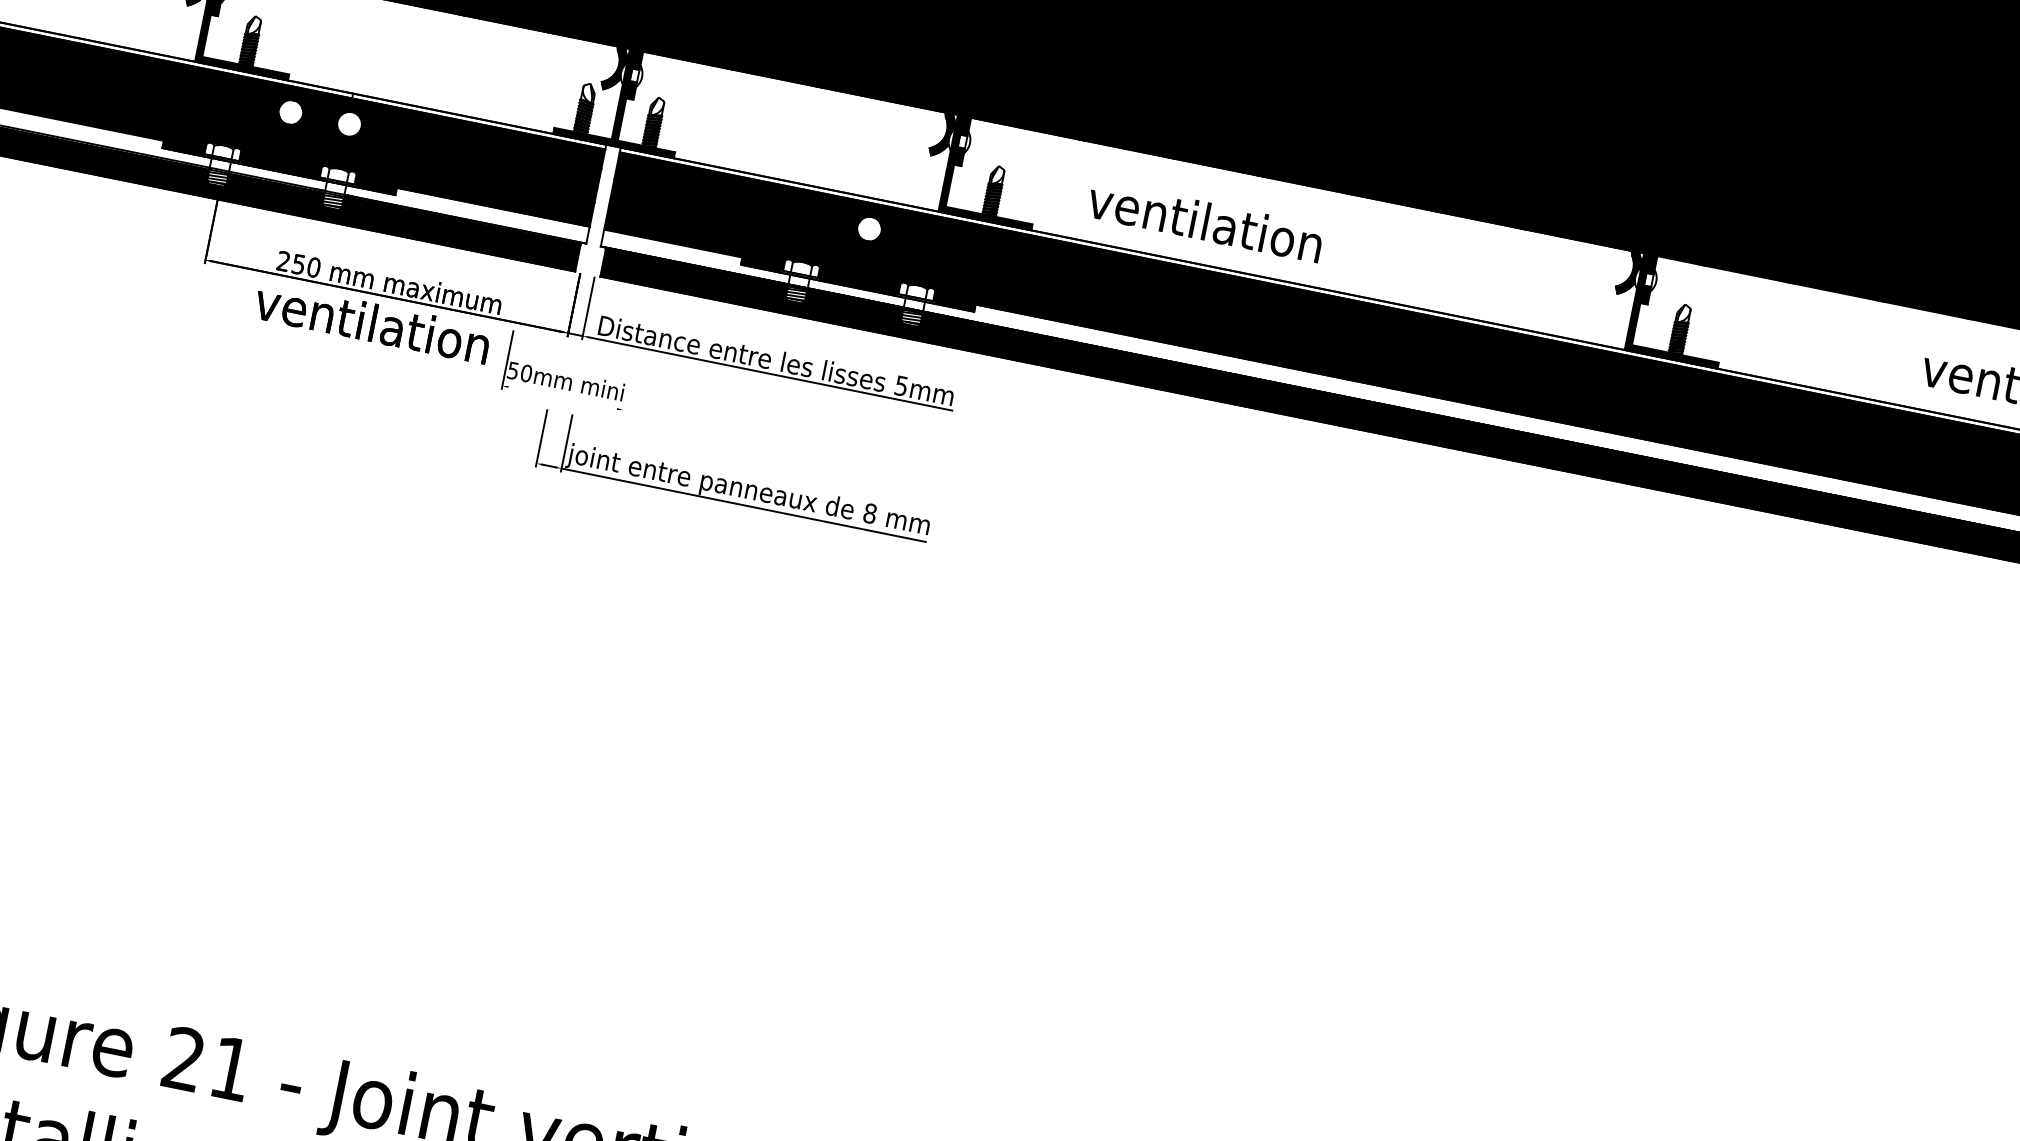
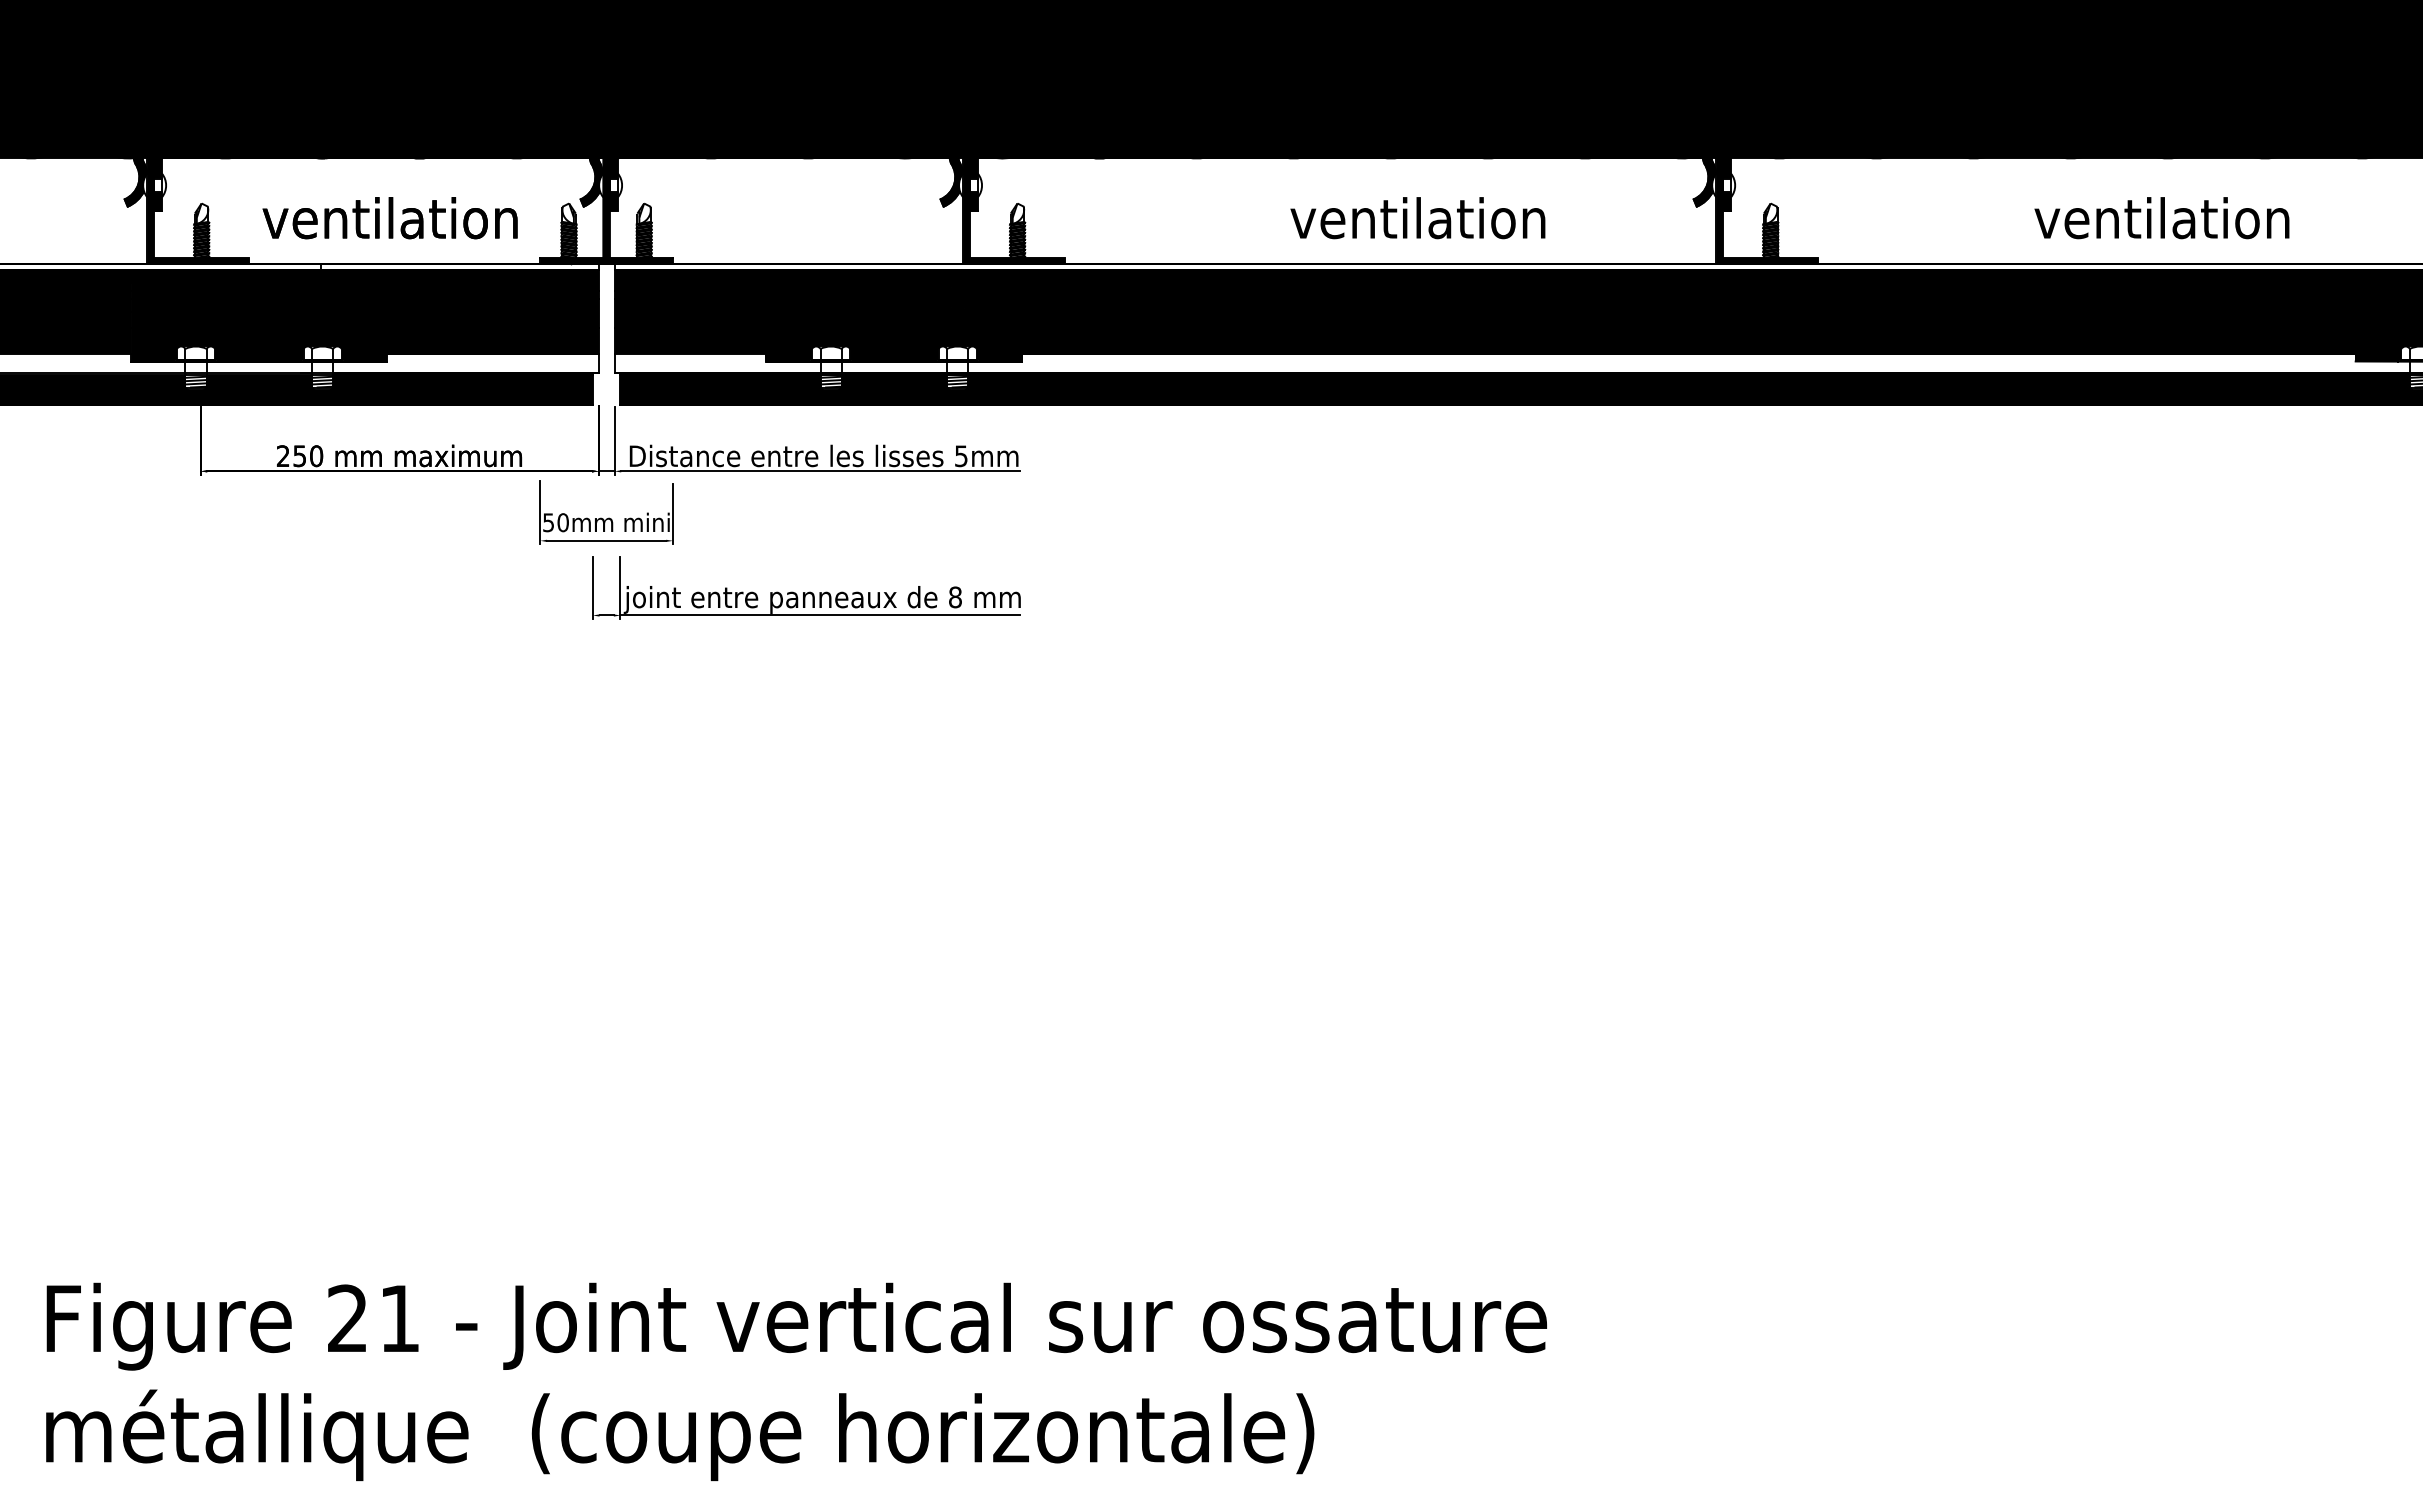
fill: (290, 112) -> (258, 297), added
fill: (349, 124) -> (323, 297), added
text: (1204, 221) -> (1417, 218), moved
fill: (869, 229) -> (894, 297), added
text: (371, 323) -> (389, 218), moved
line: (627, 386) -> (672, 514), added
line: (562, 397) -> (606, 540), added

